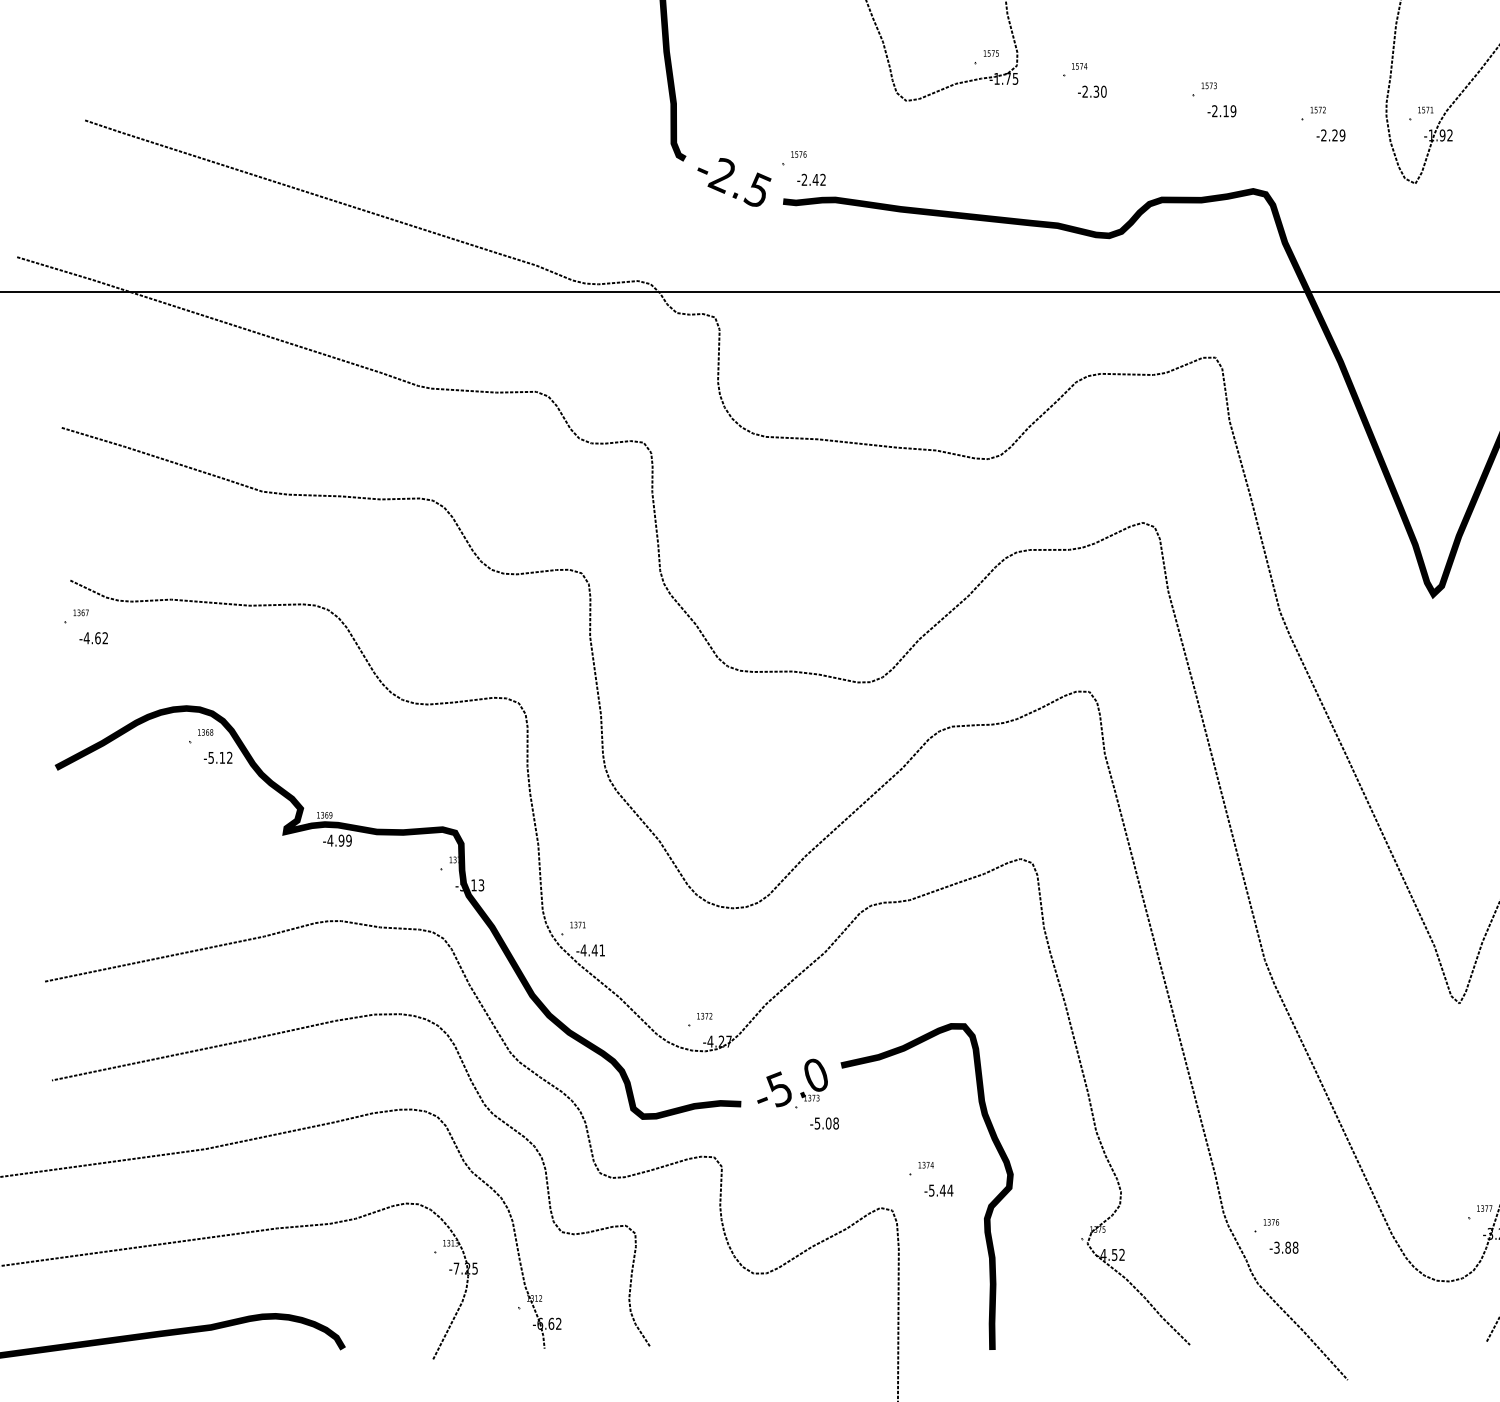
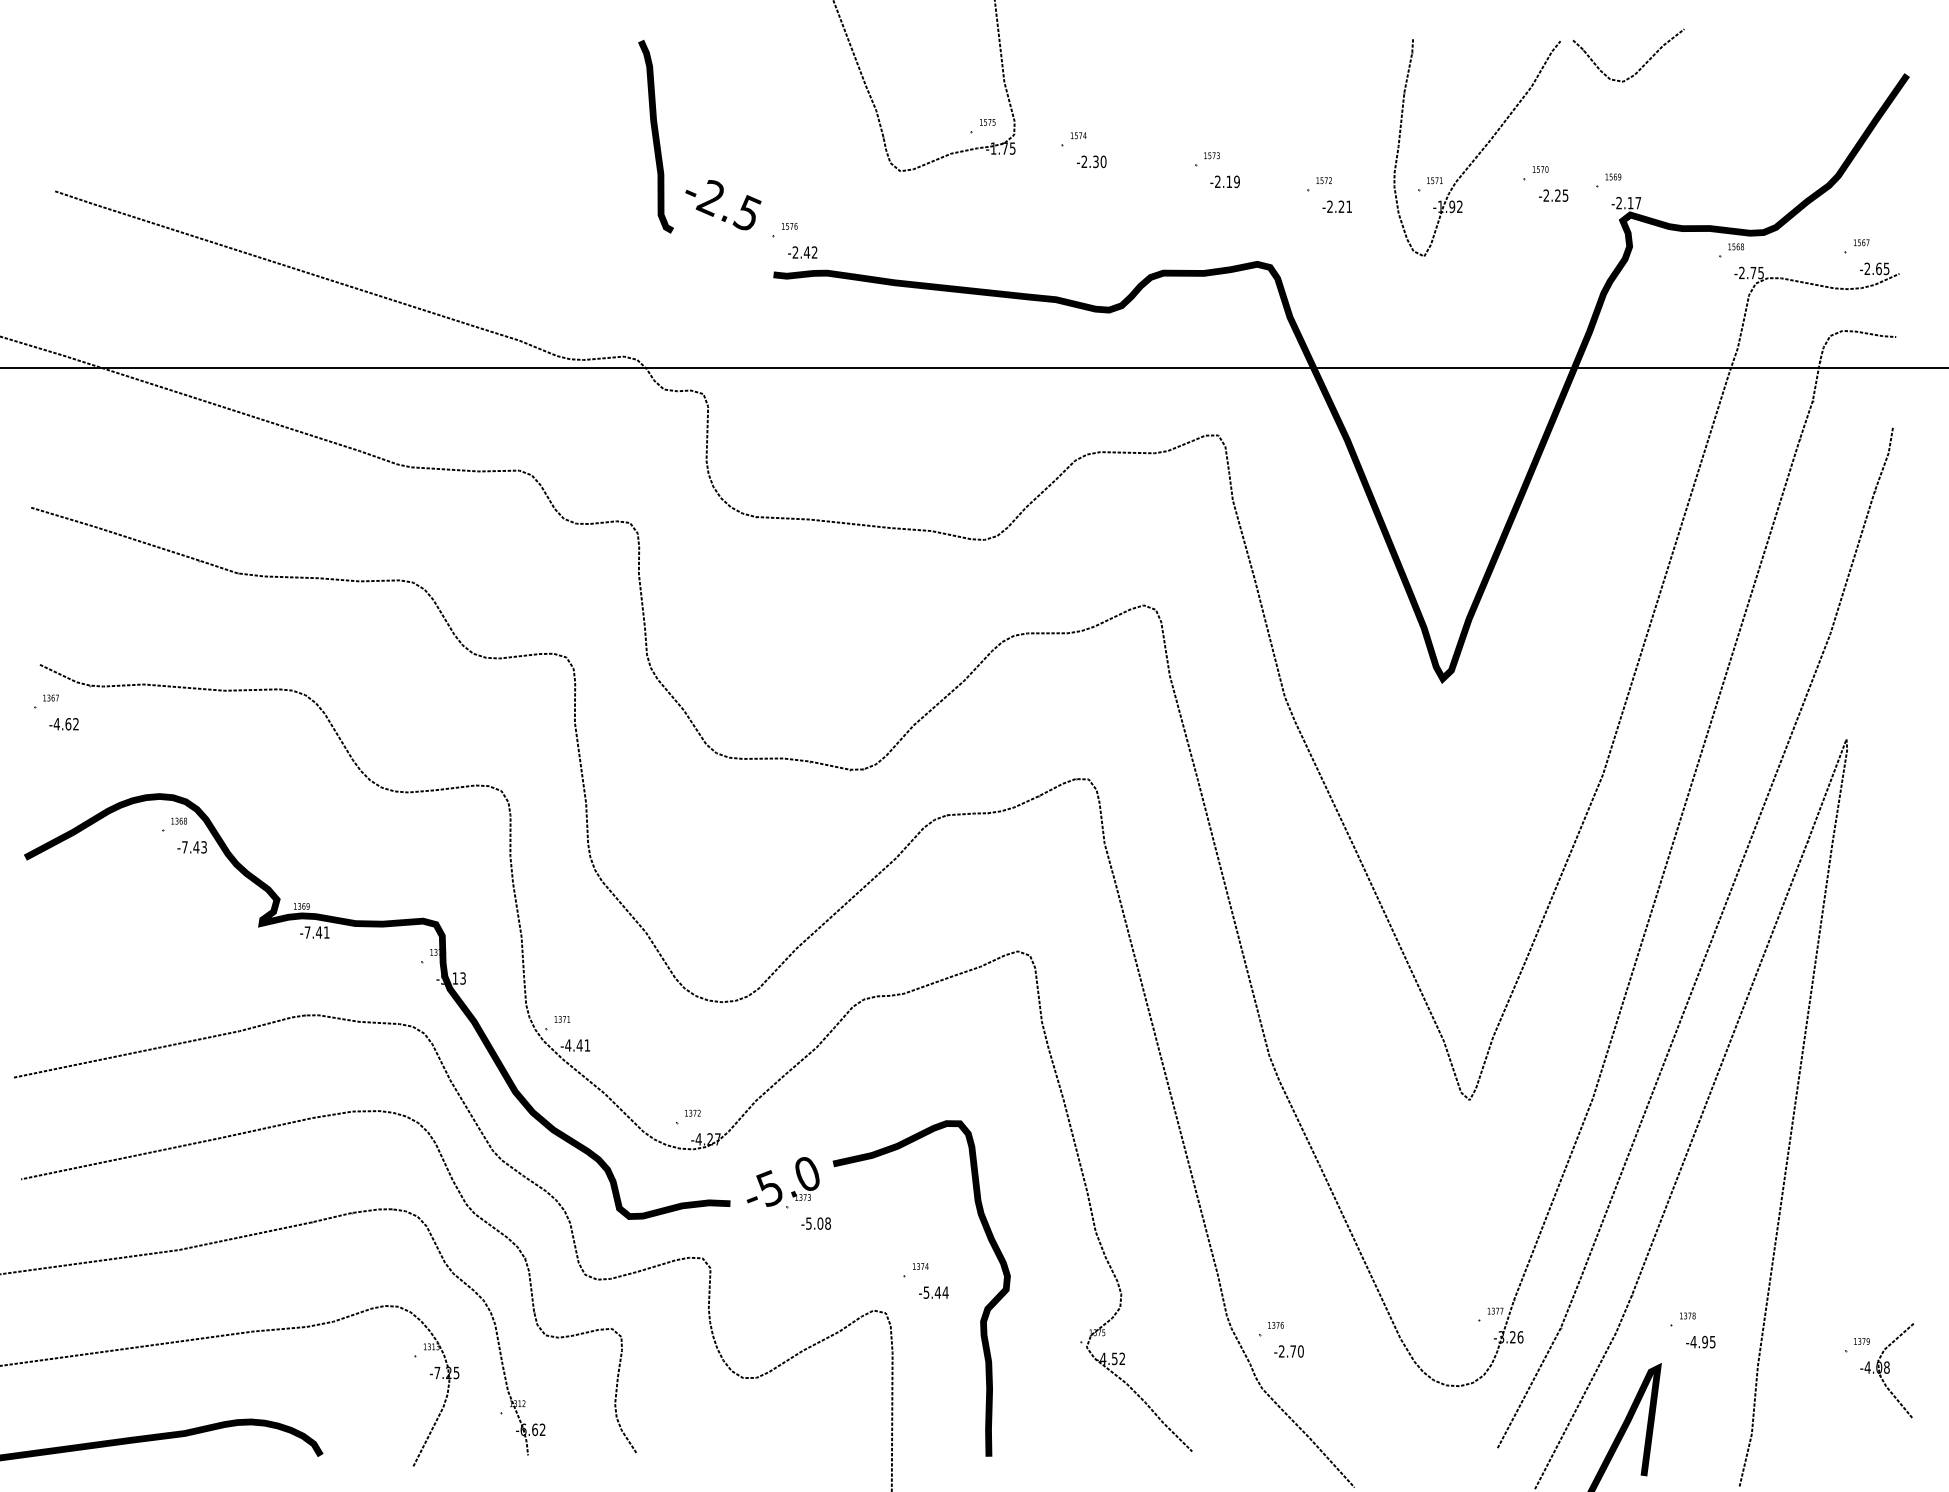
text: (1342, 135) -> (1349, 206), -2.29 -> -2.21
text: (734, 182) -> (723, 205), moved
text: (220, 758) -> (194, 847), -5.12 -> -7.43
text: (339, 840) -> (316, 932), -4.99 -> -7.41
text: (1286, 1247) -> (1291, 1351), -3.88 -> -2.70

